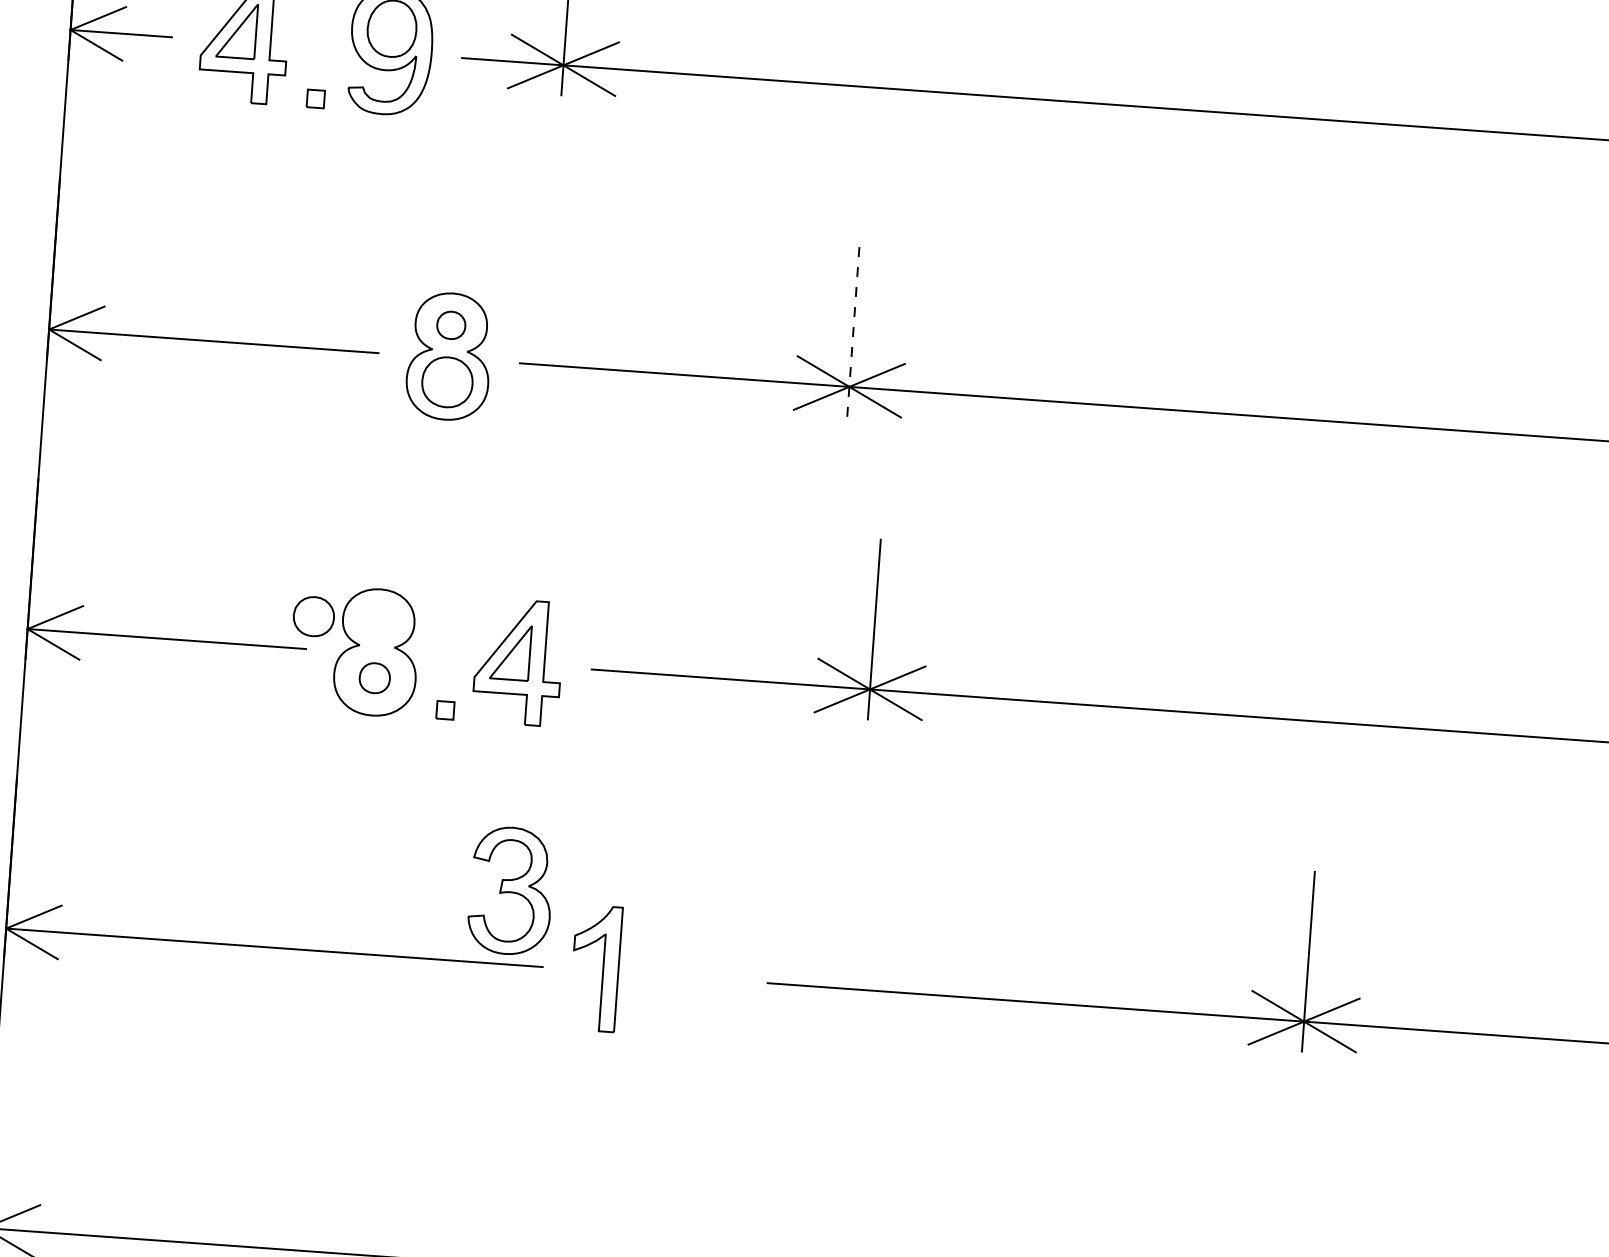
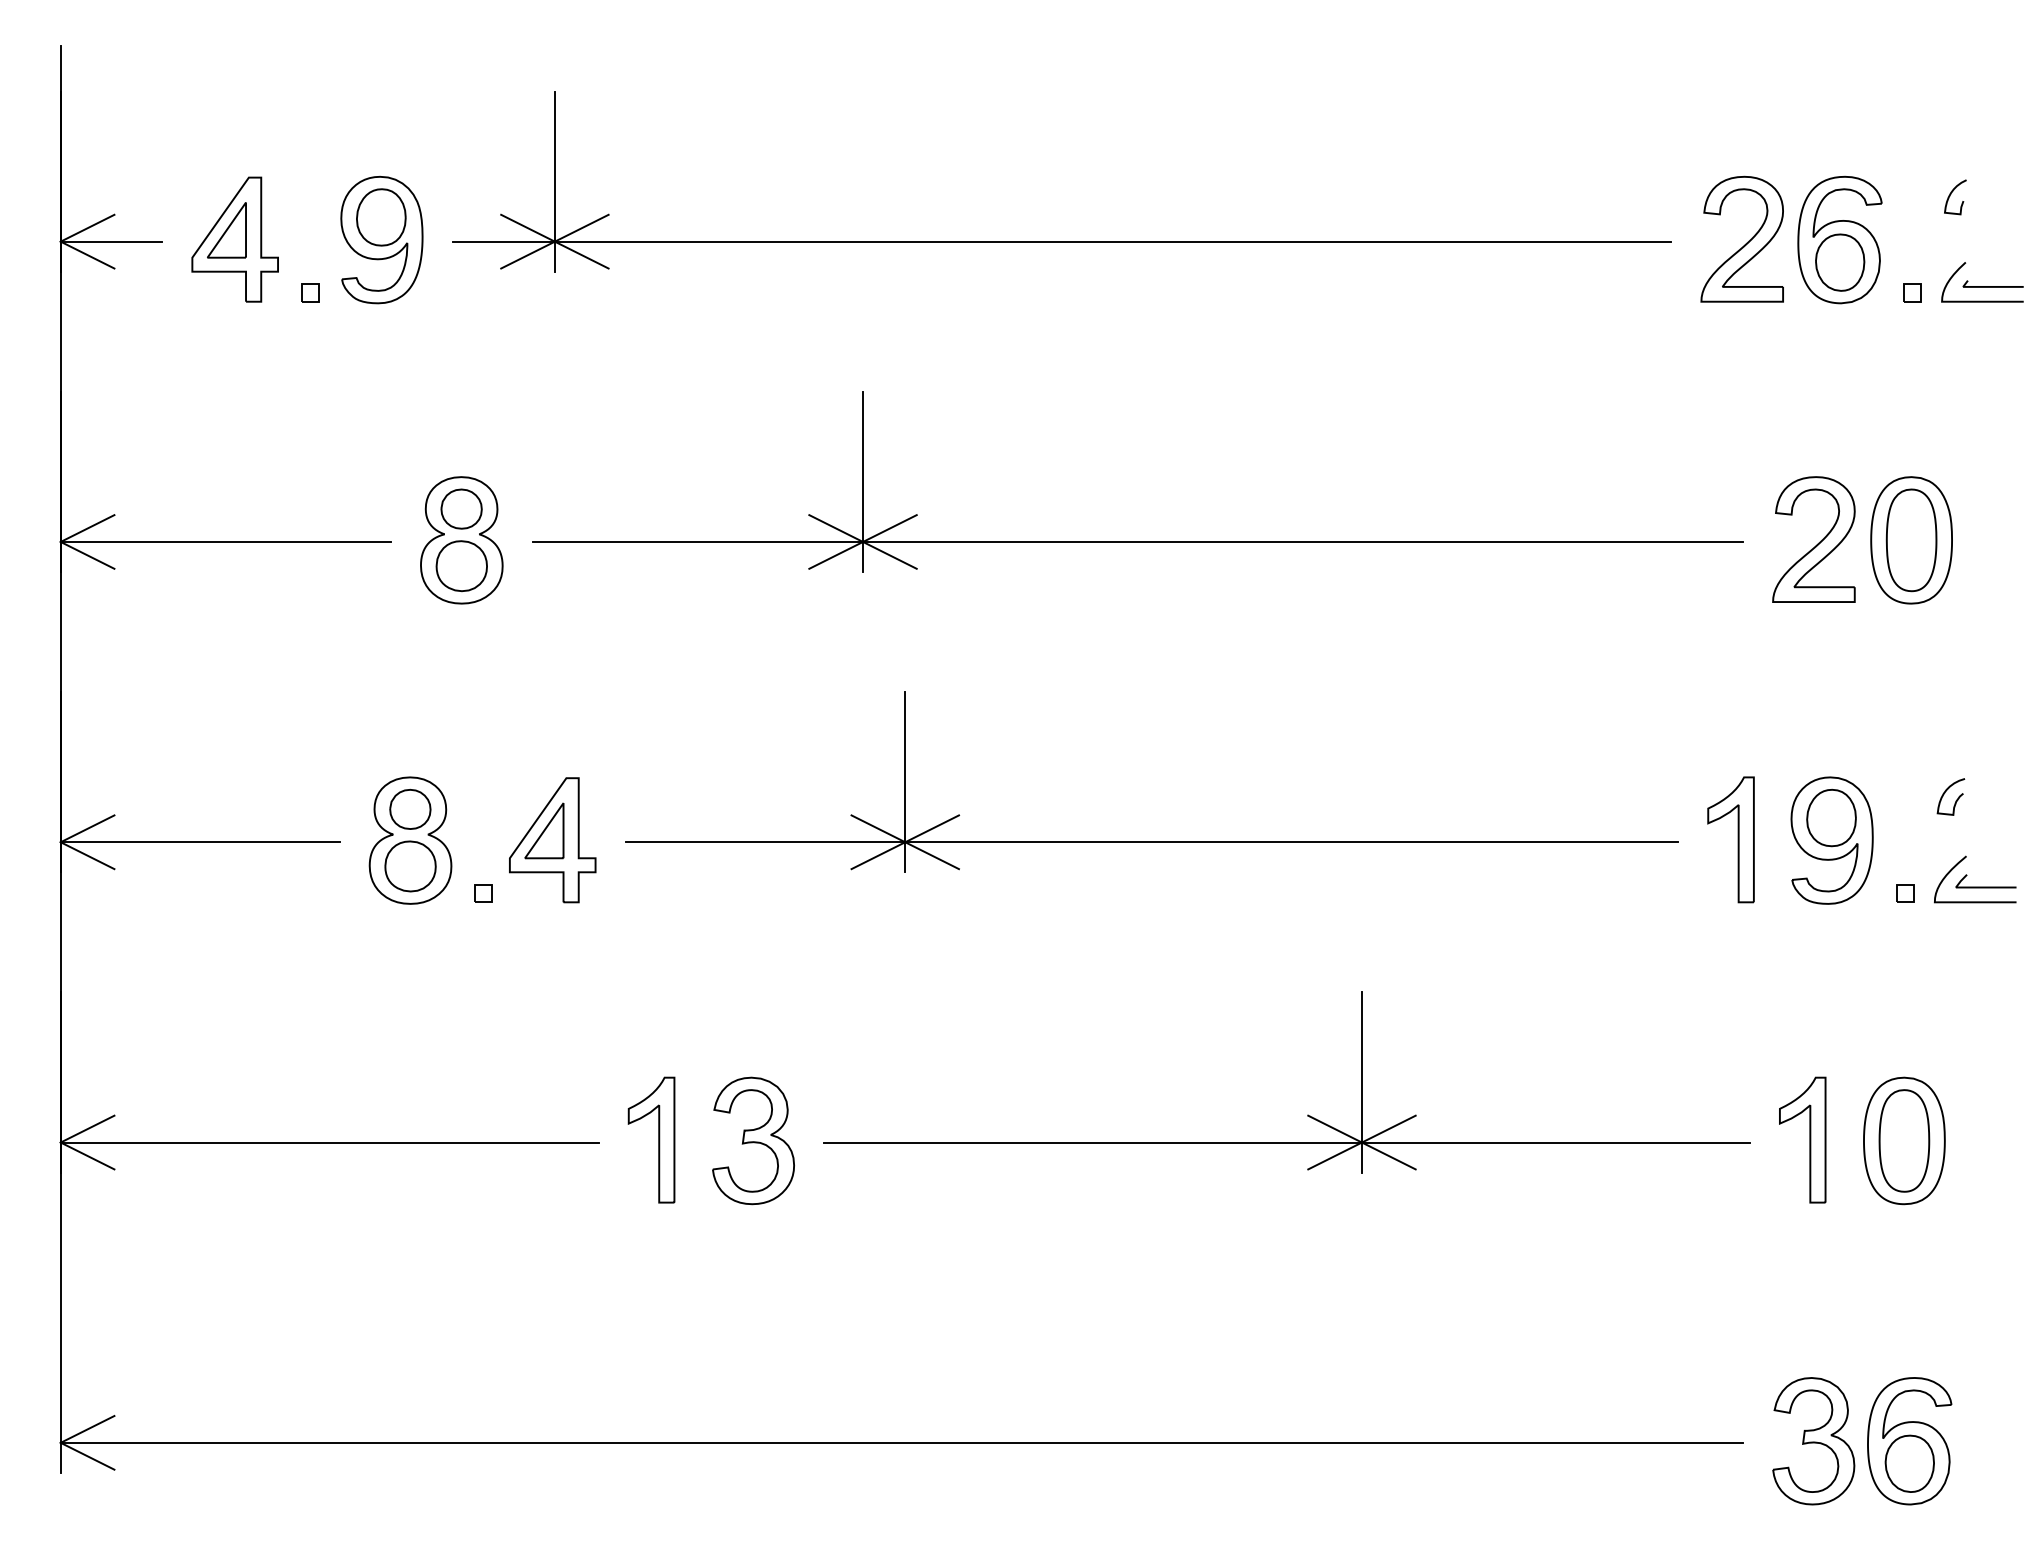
part: (451, 324) -> (461, 508), size x1.43
line: (854, 326) -> (863, 481), dashed -> solid
part: (314, 615) -> (410, 808), moved
part: (374, 678) -> (410, 866), size x1.67
part: (510, 890) -> (753, 1140), moved

